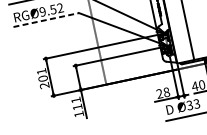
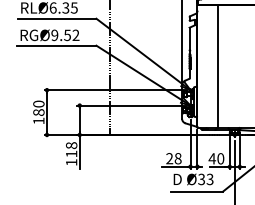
line: (45, 19) -> (56, 45), dashed -> solid
text: (42, 78) -> (38, 112), 201 -> 180
text: (75, 100) -> (71, 145), 111 -> 118

